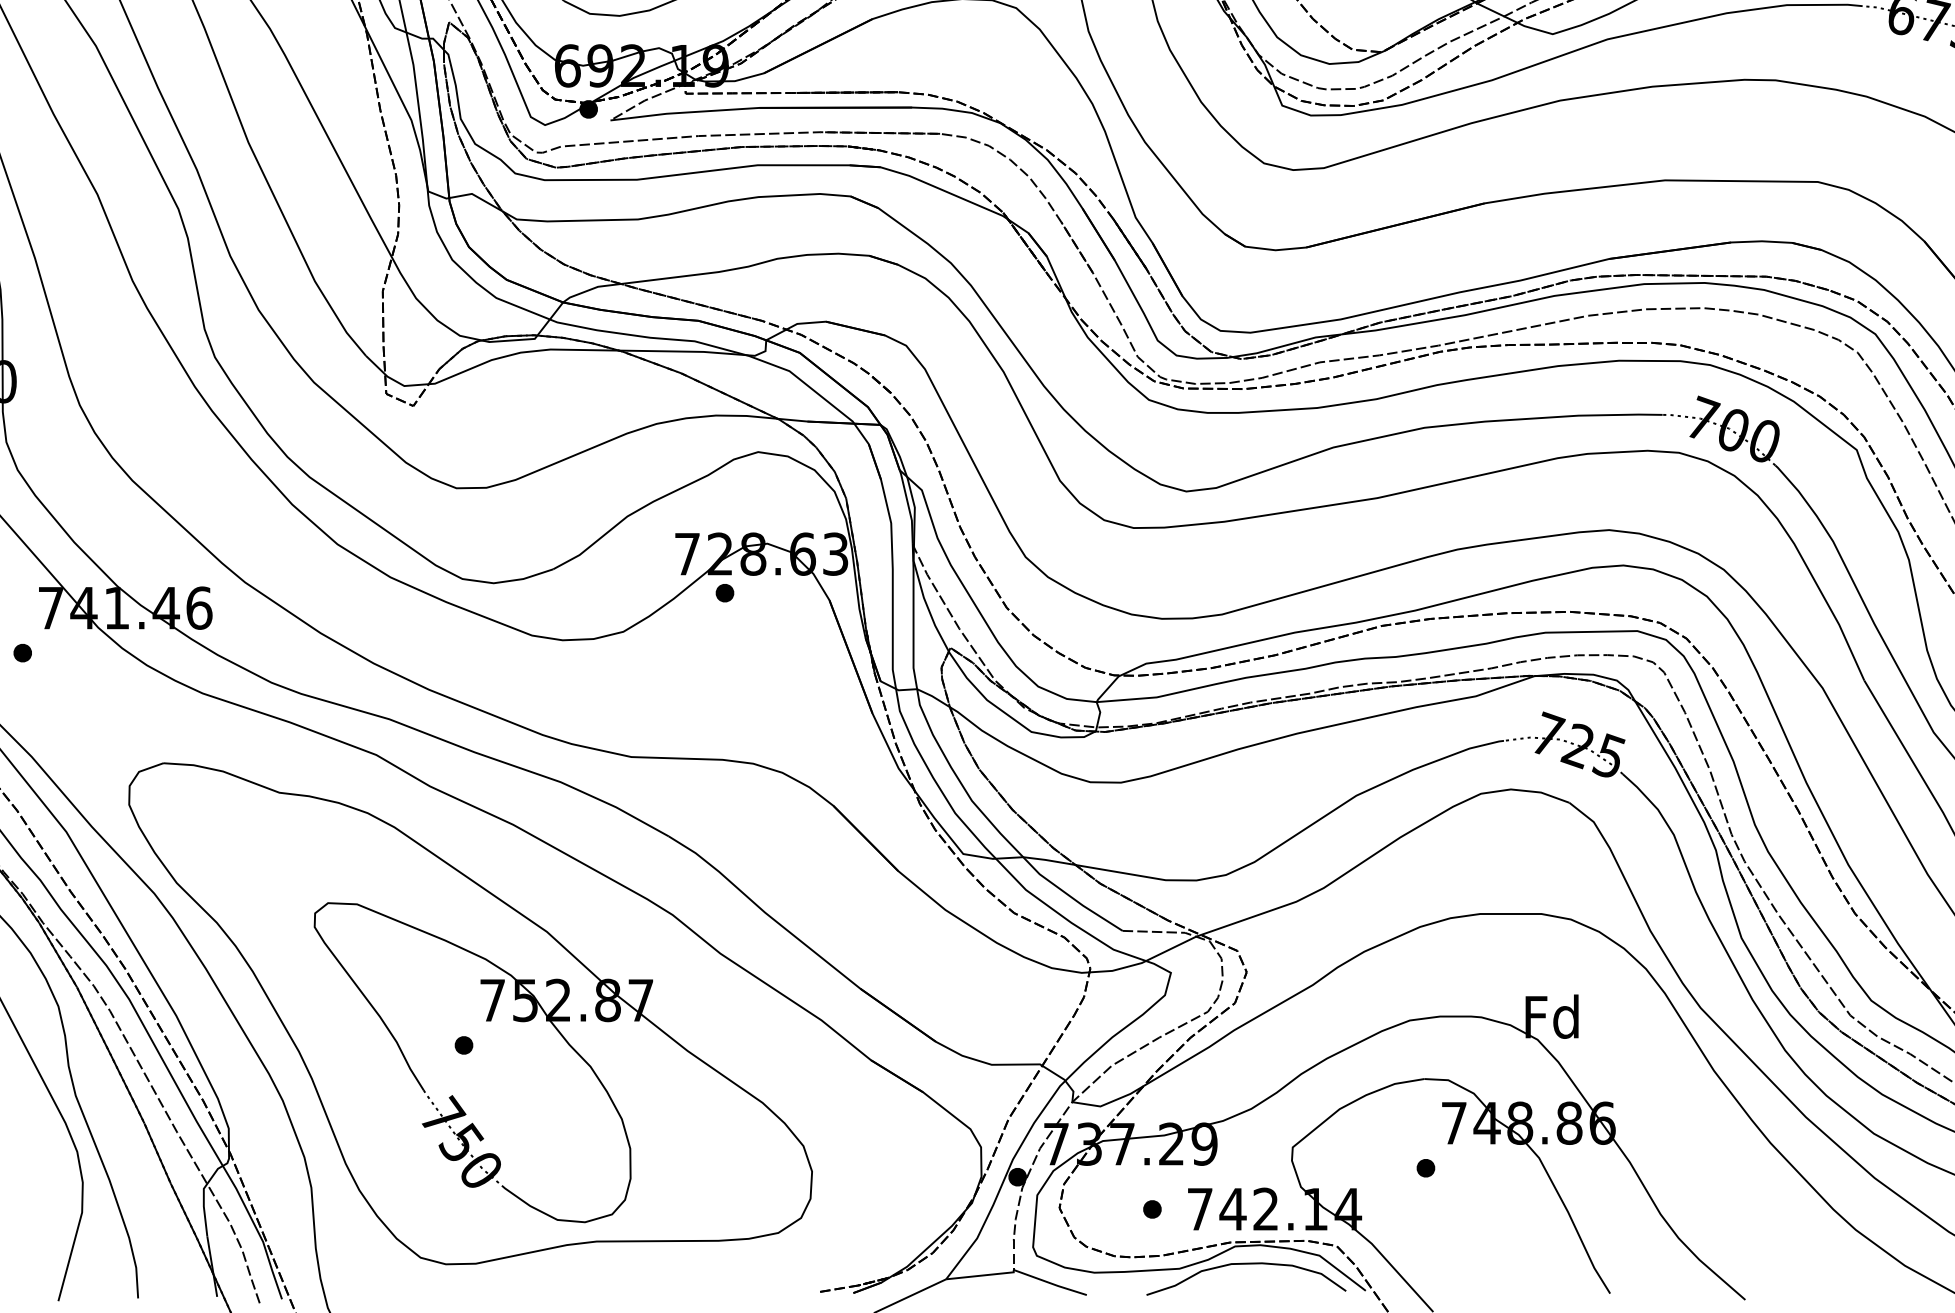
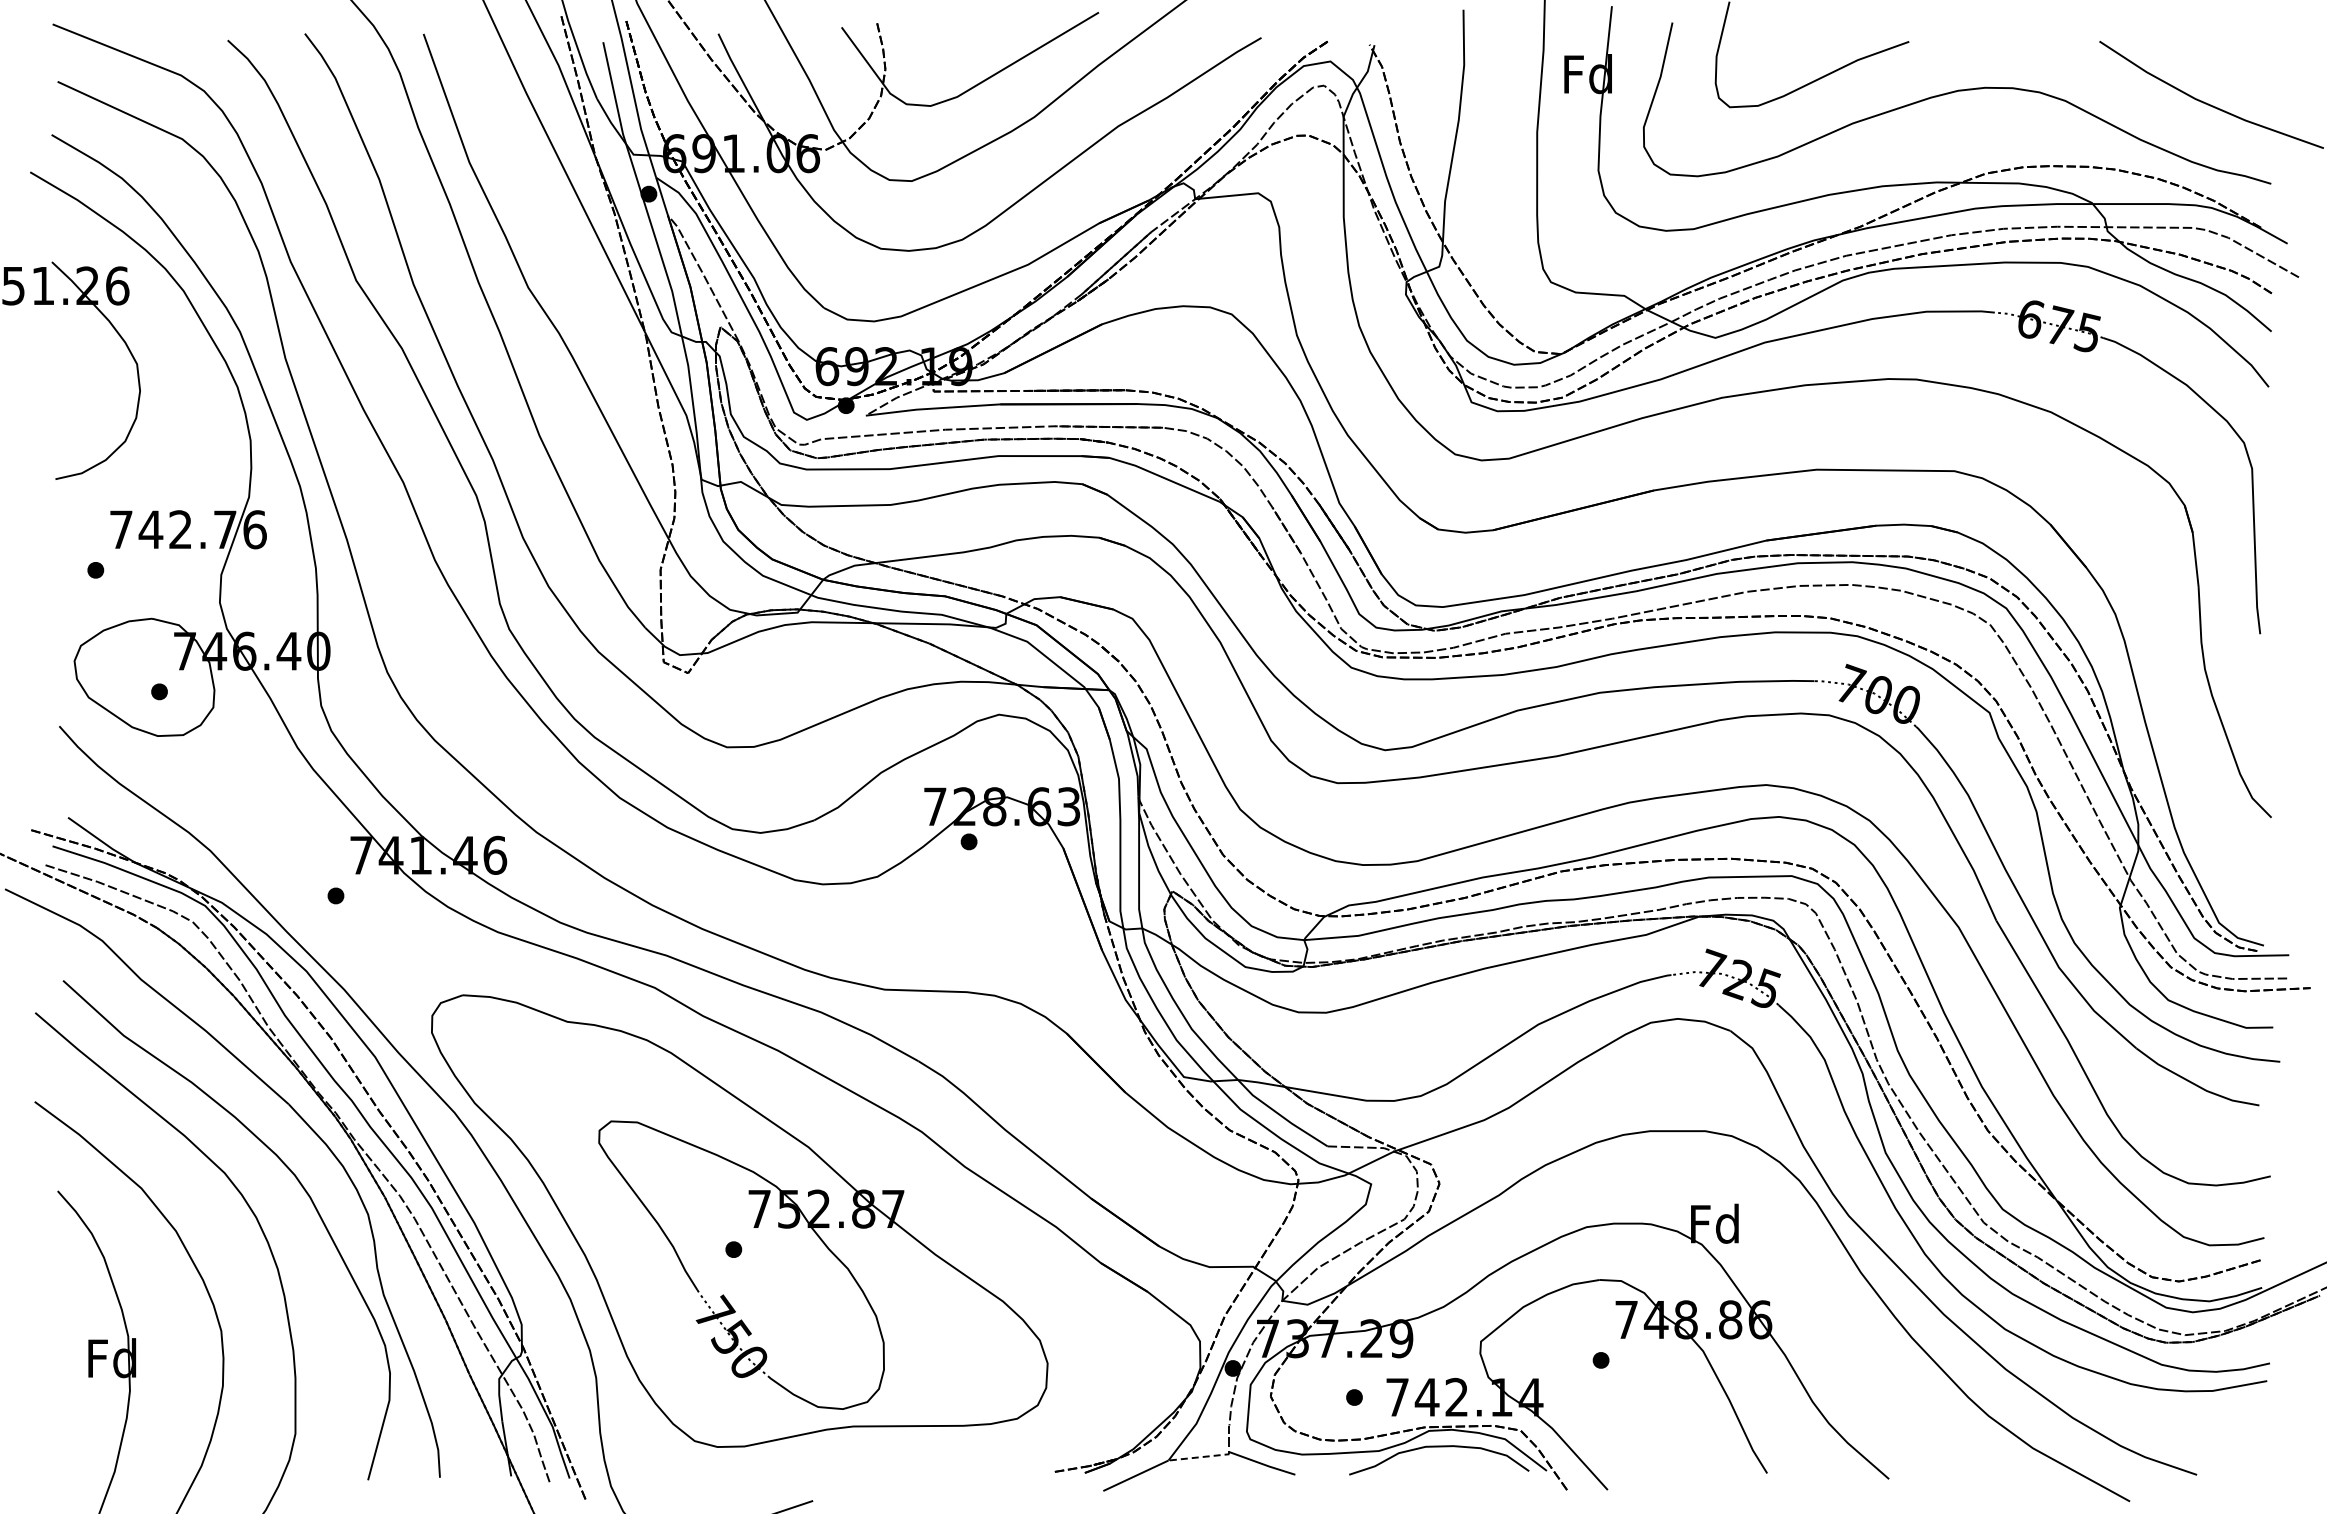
line: (981, 1275) -> (1200, 1457), solid -> dashed

